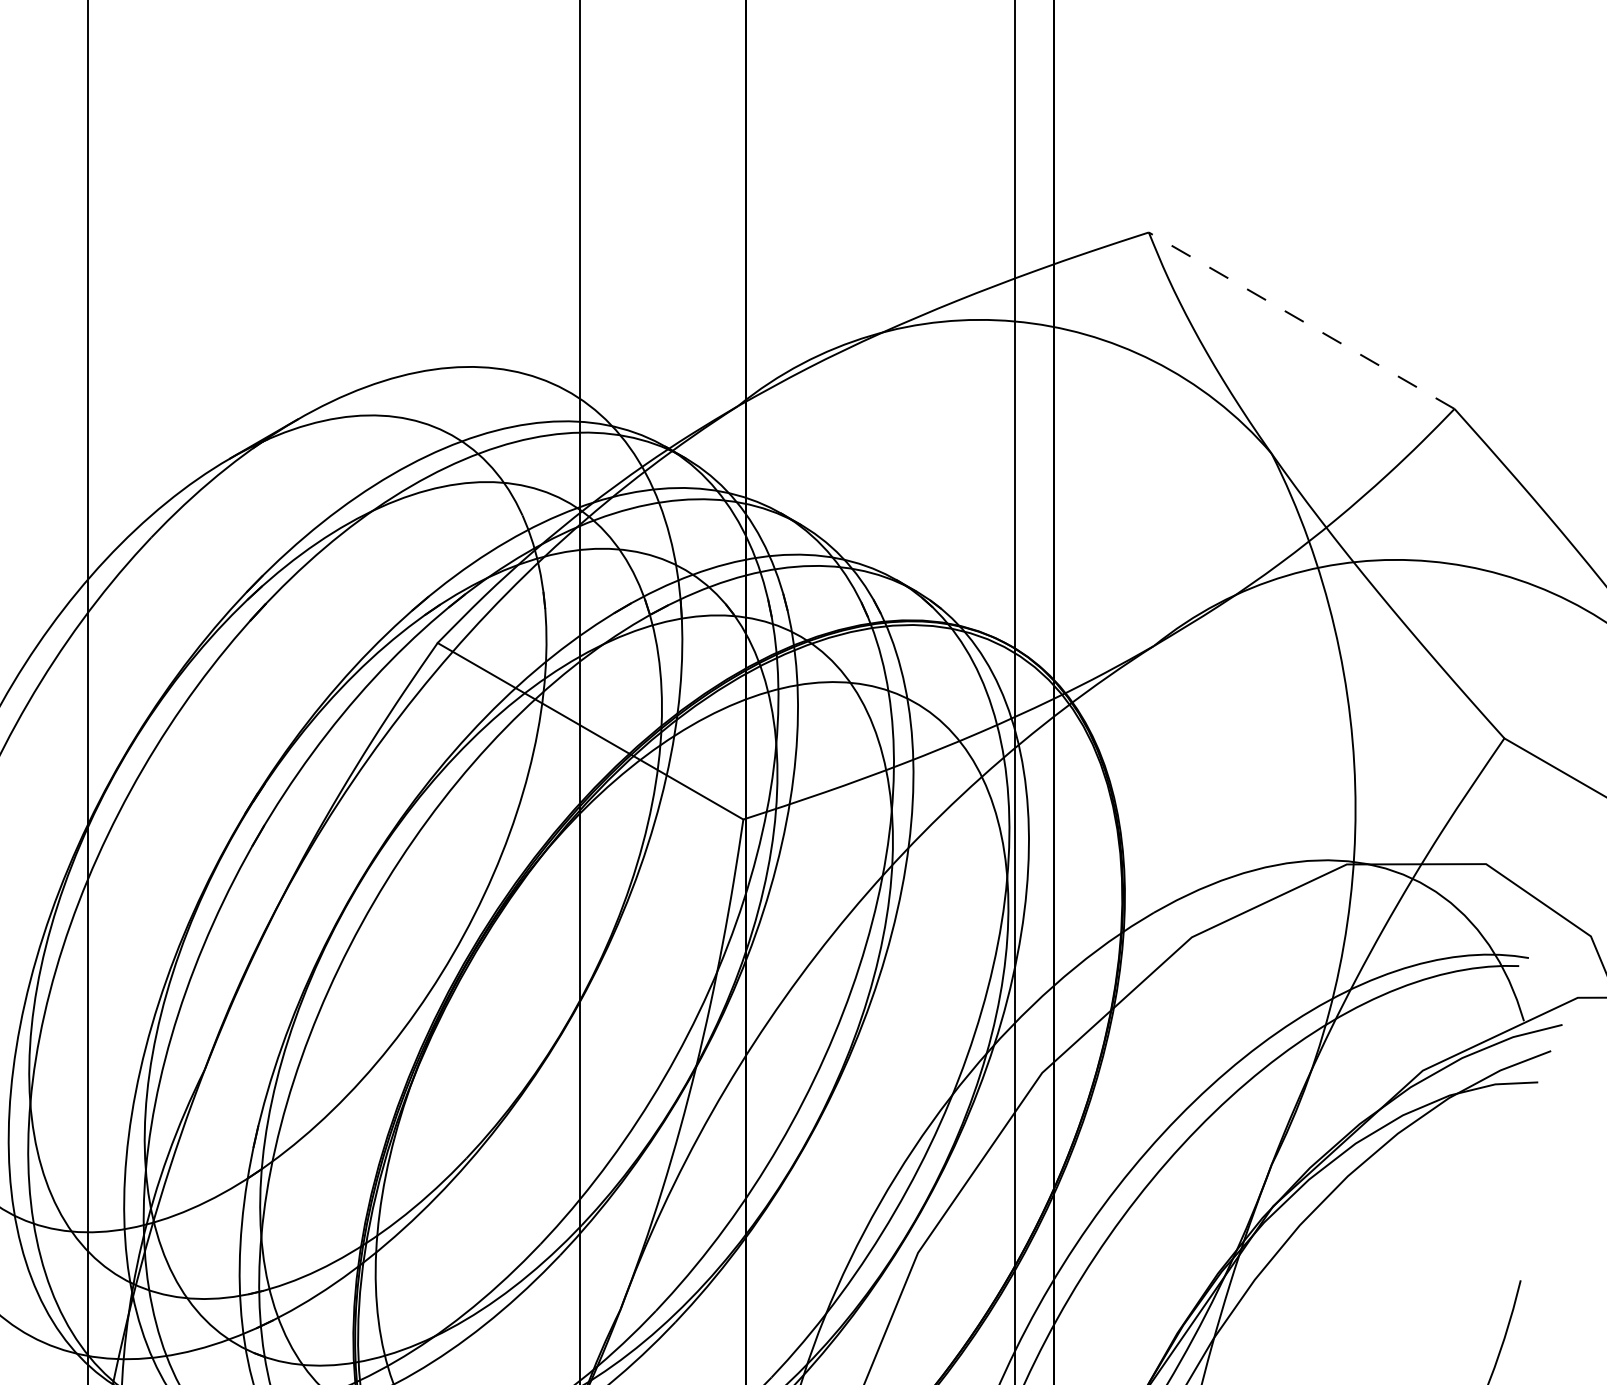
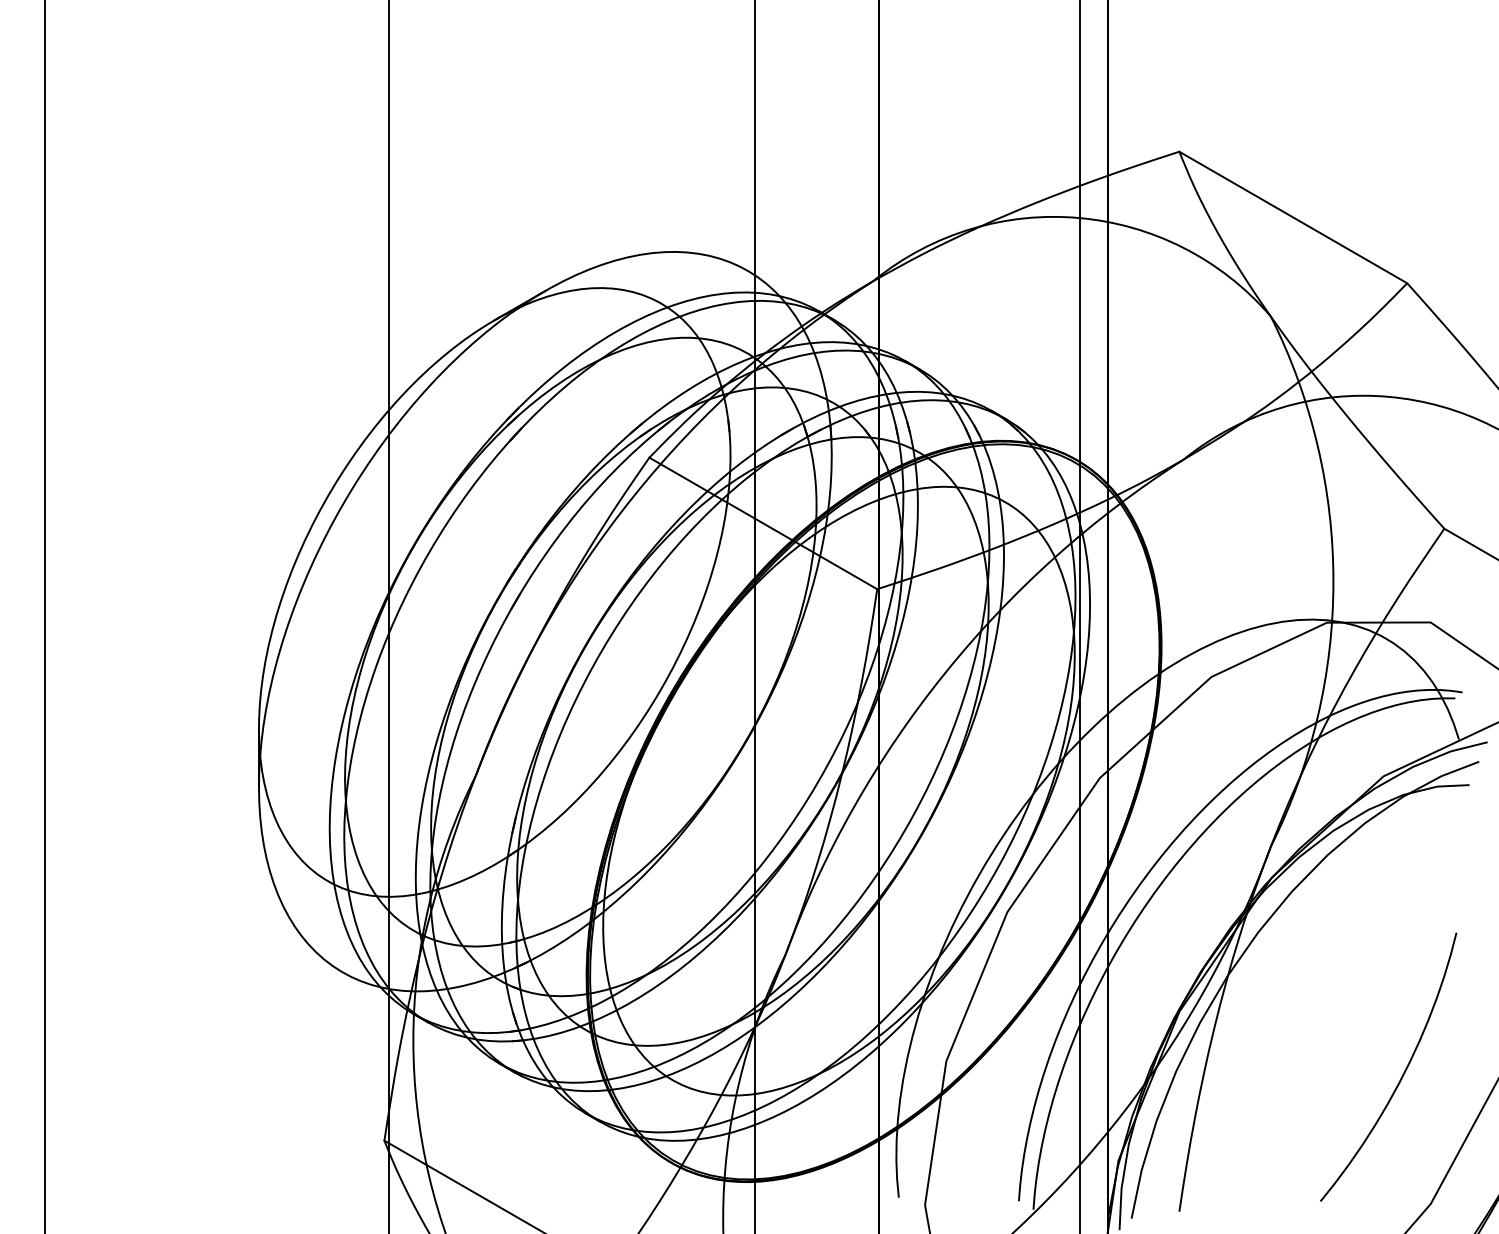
line: (1301, 320) -> (1293, 217), dashed -> solid

